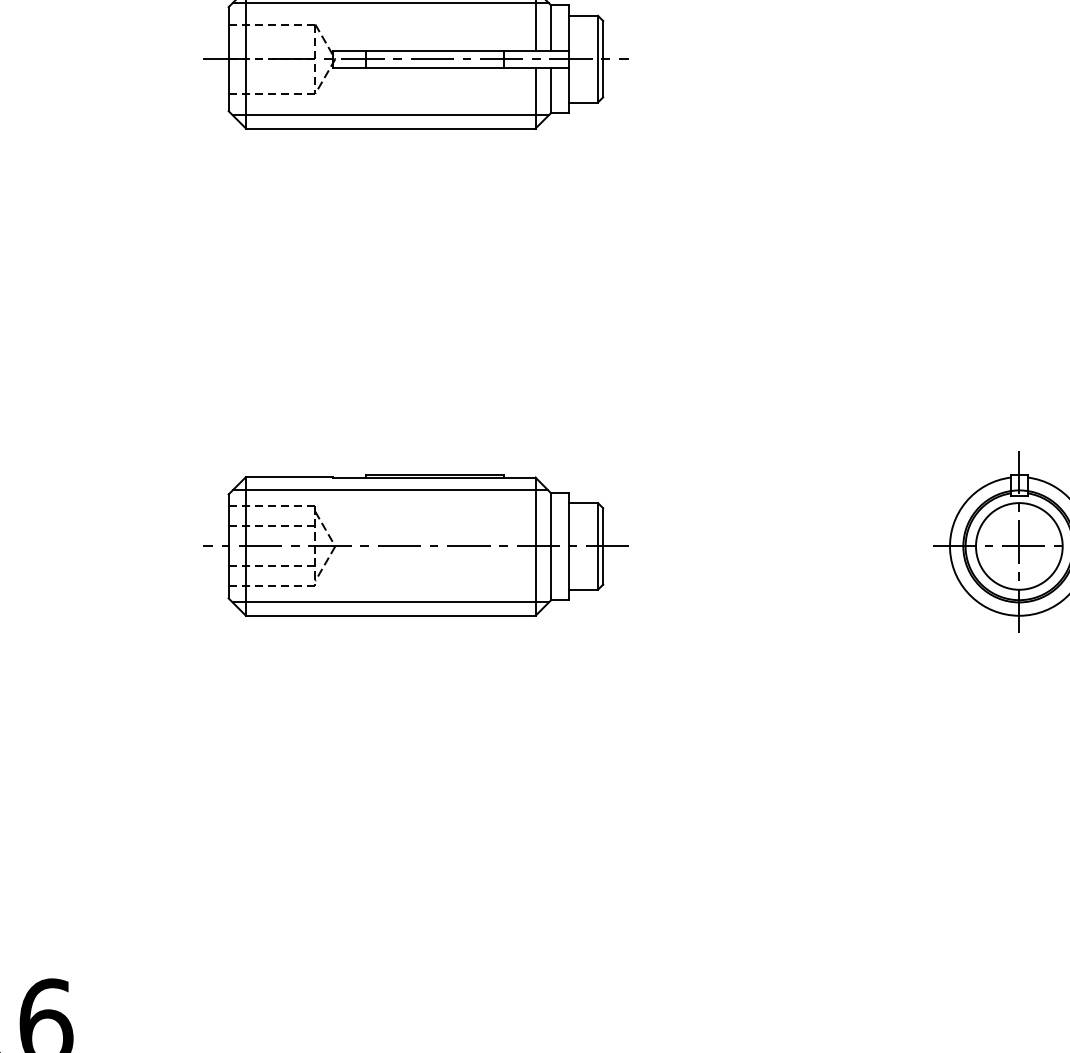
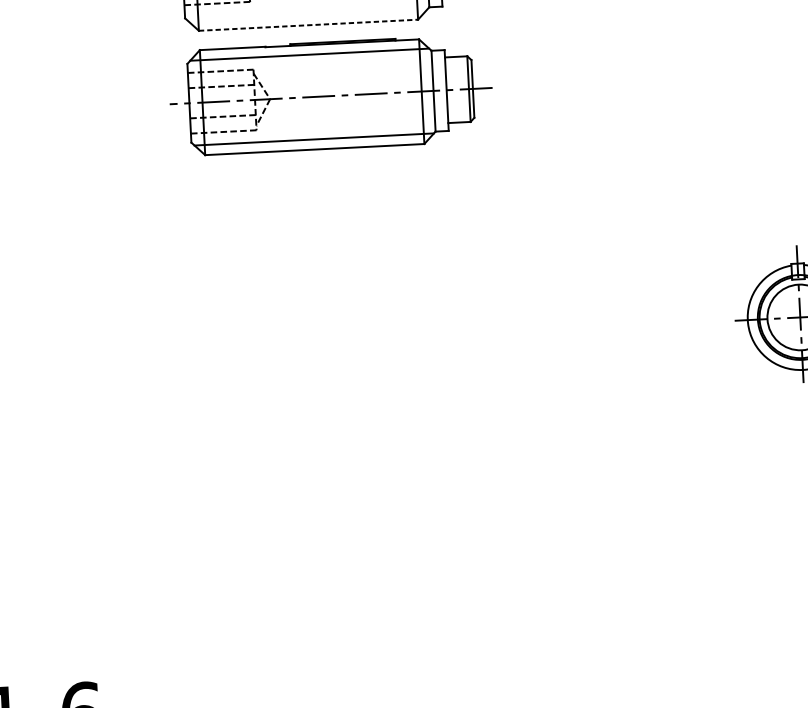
line: (390, 115) -> (307, 15), removed
line: (390, 128) -> (308, 25), solid -> dashed
part: (415, 545) -> (330, 95), moved

